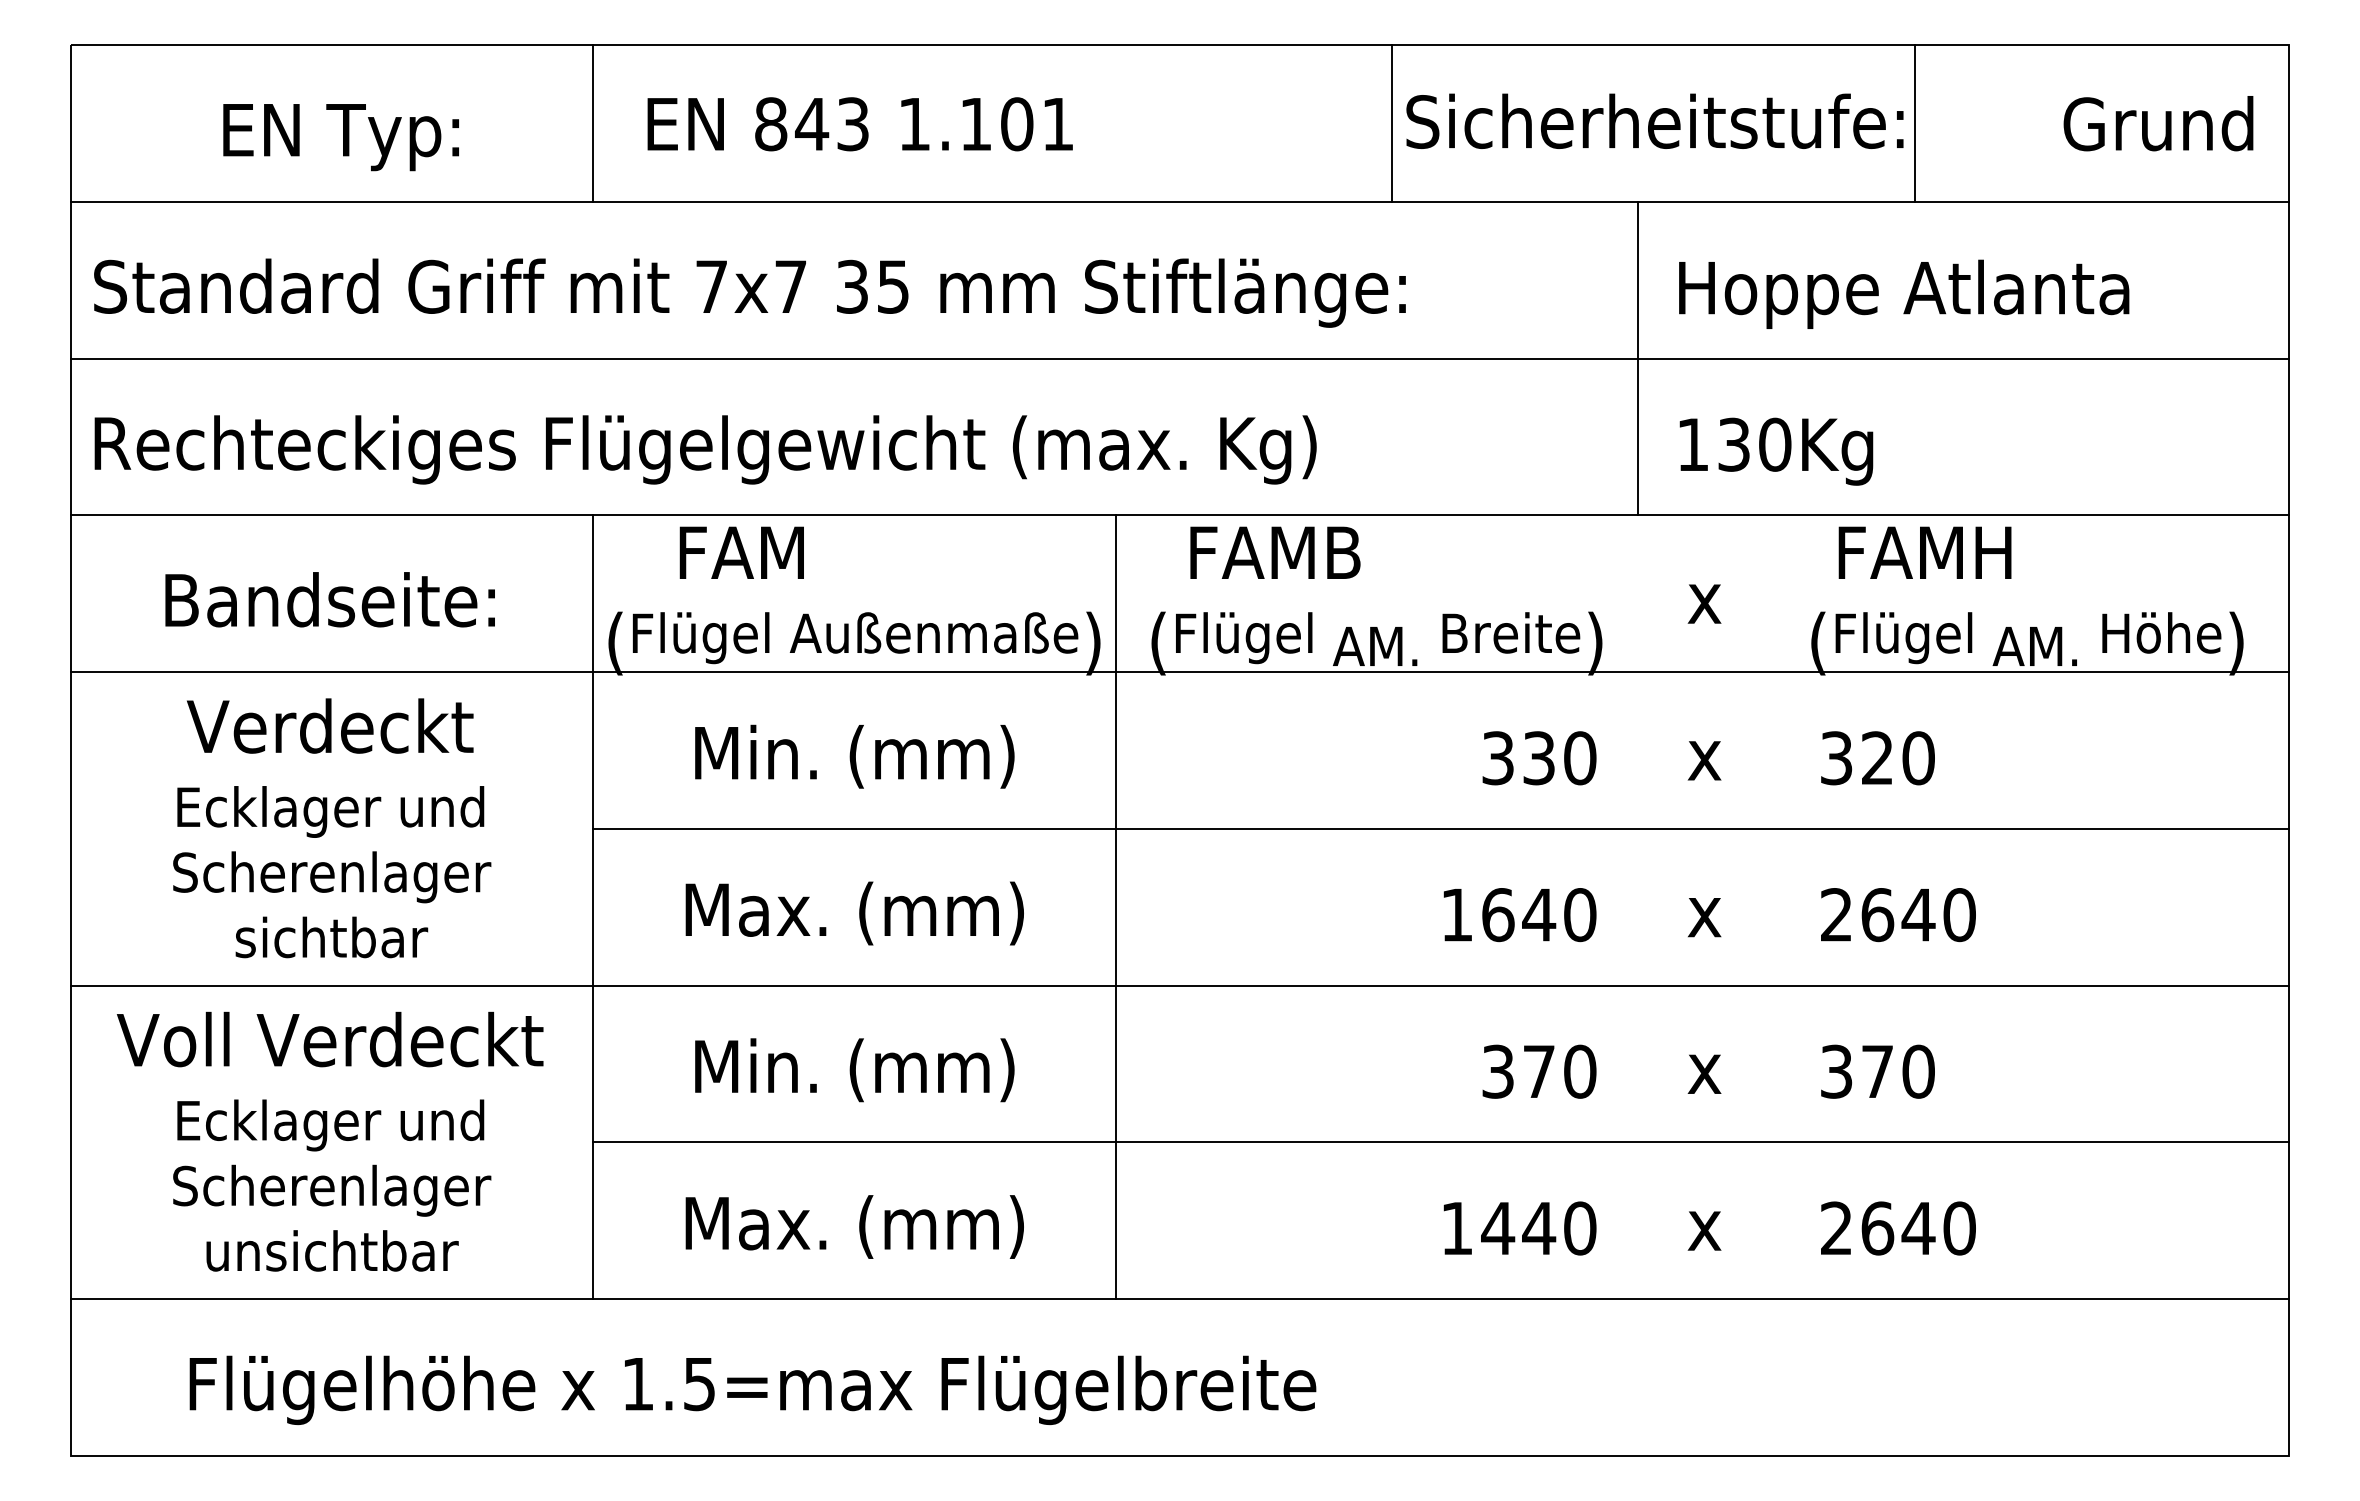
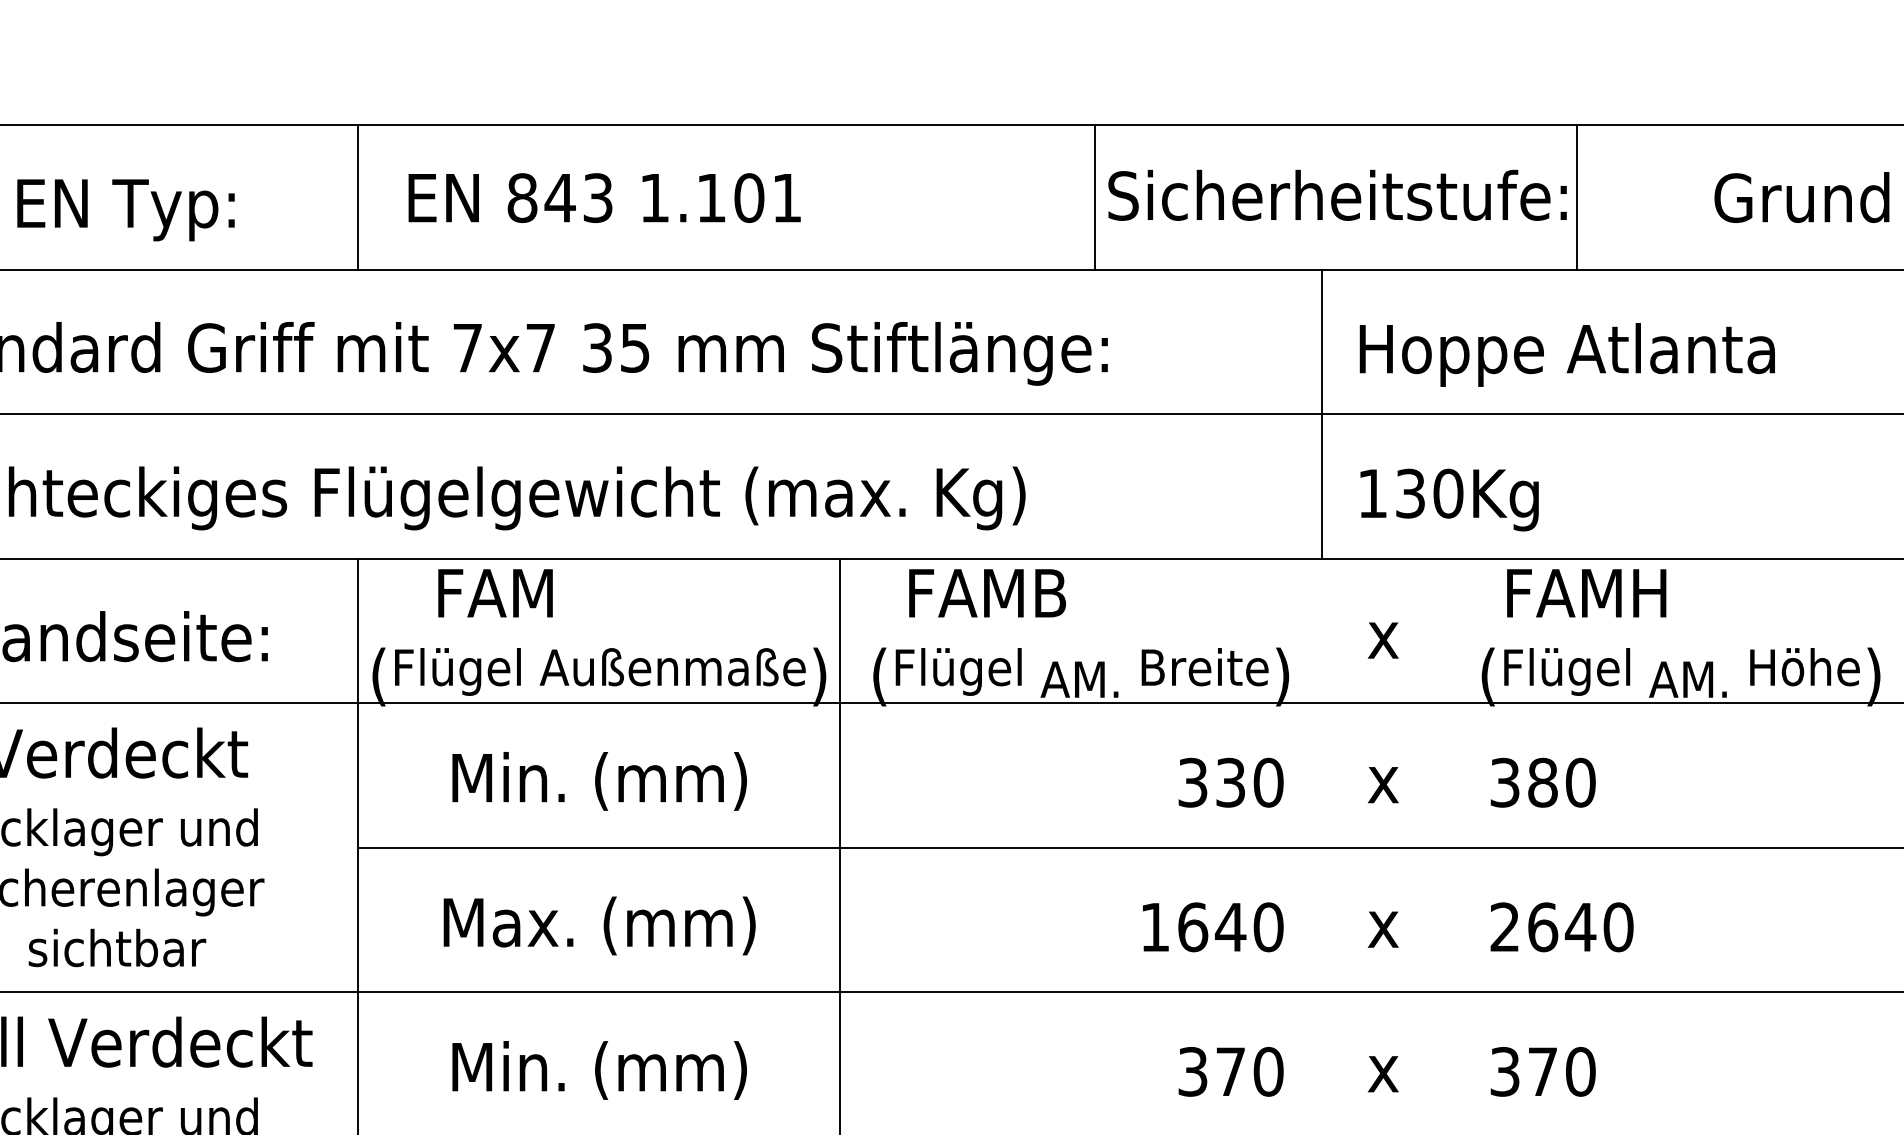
text: (1877, 758) -> (1542, 782), 320 -> 380

